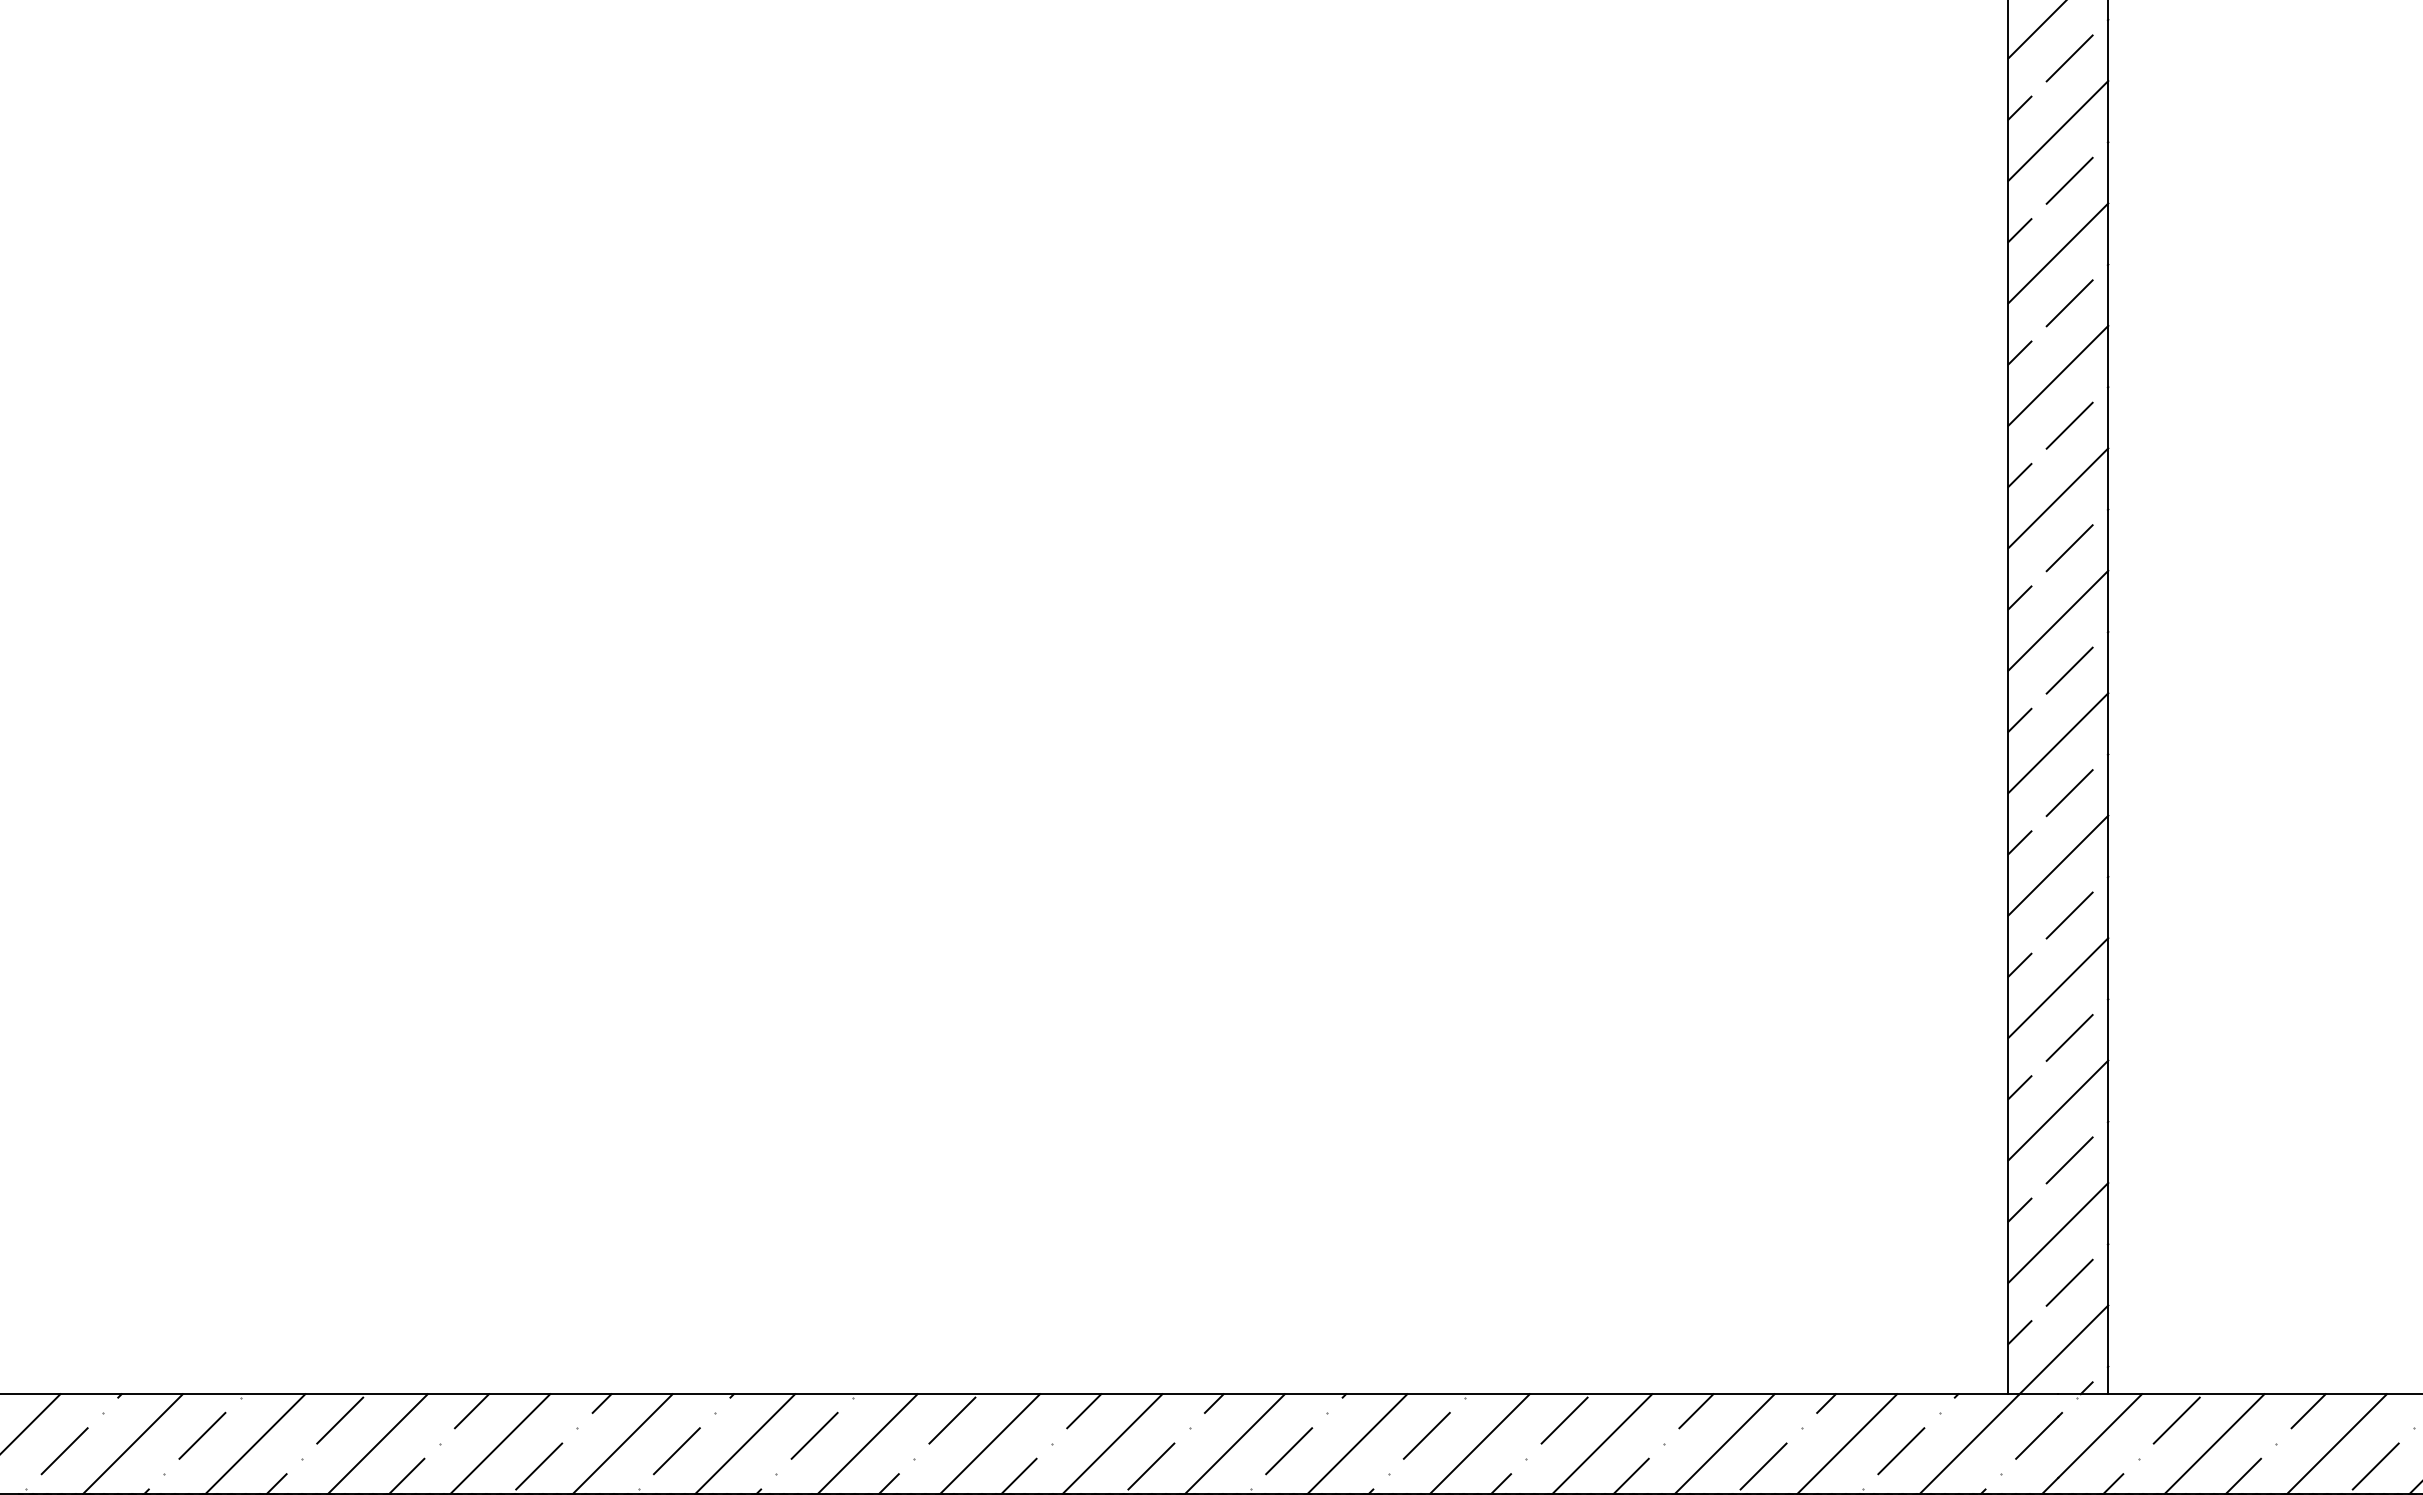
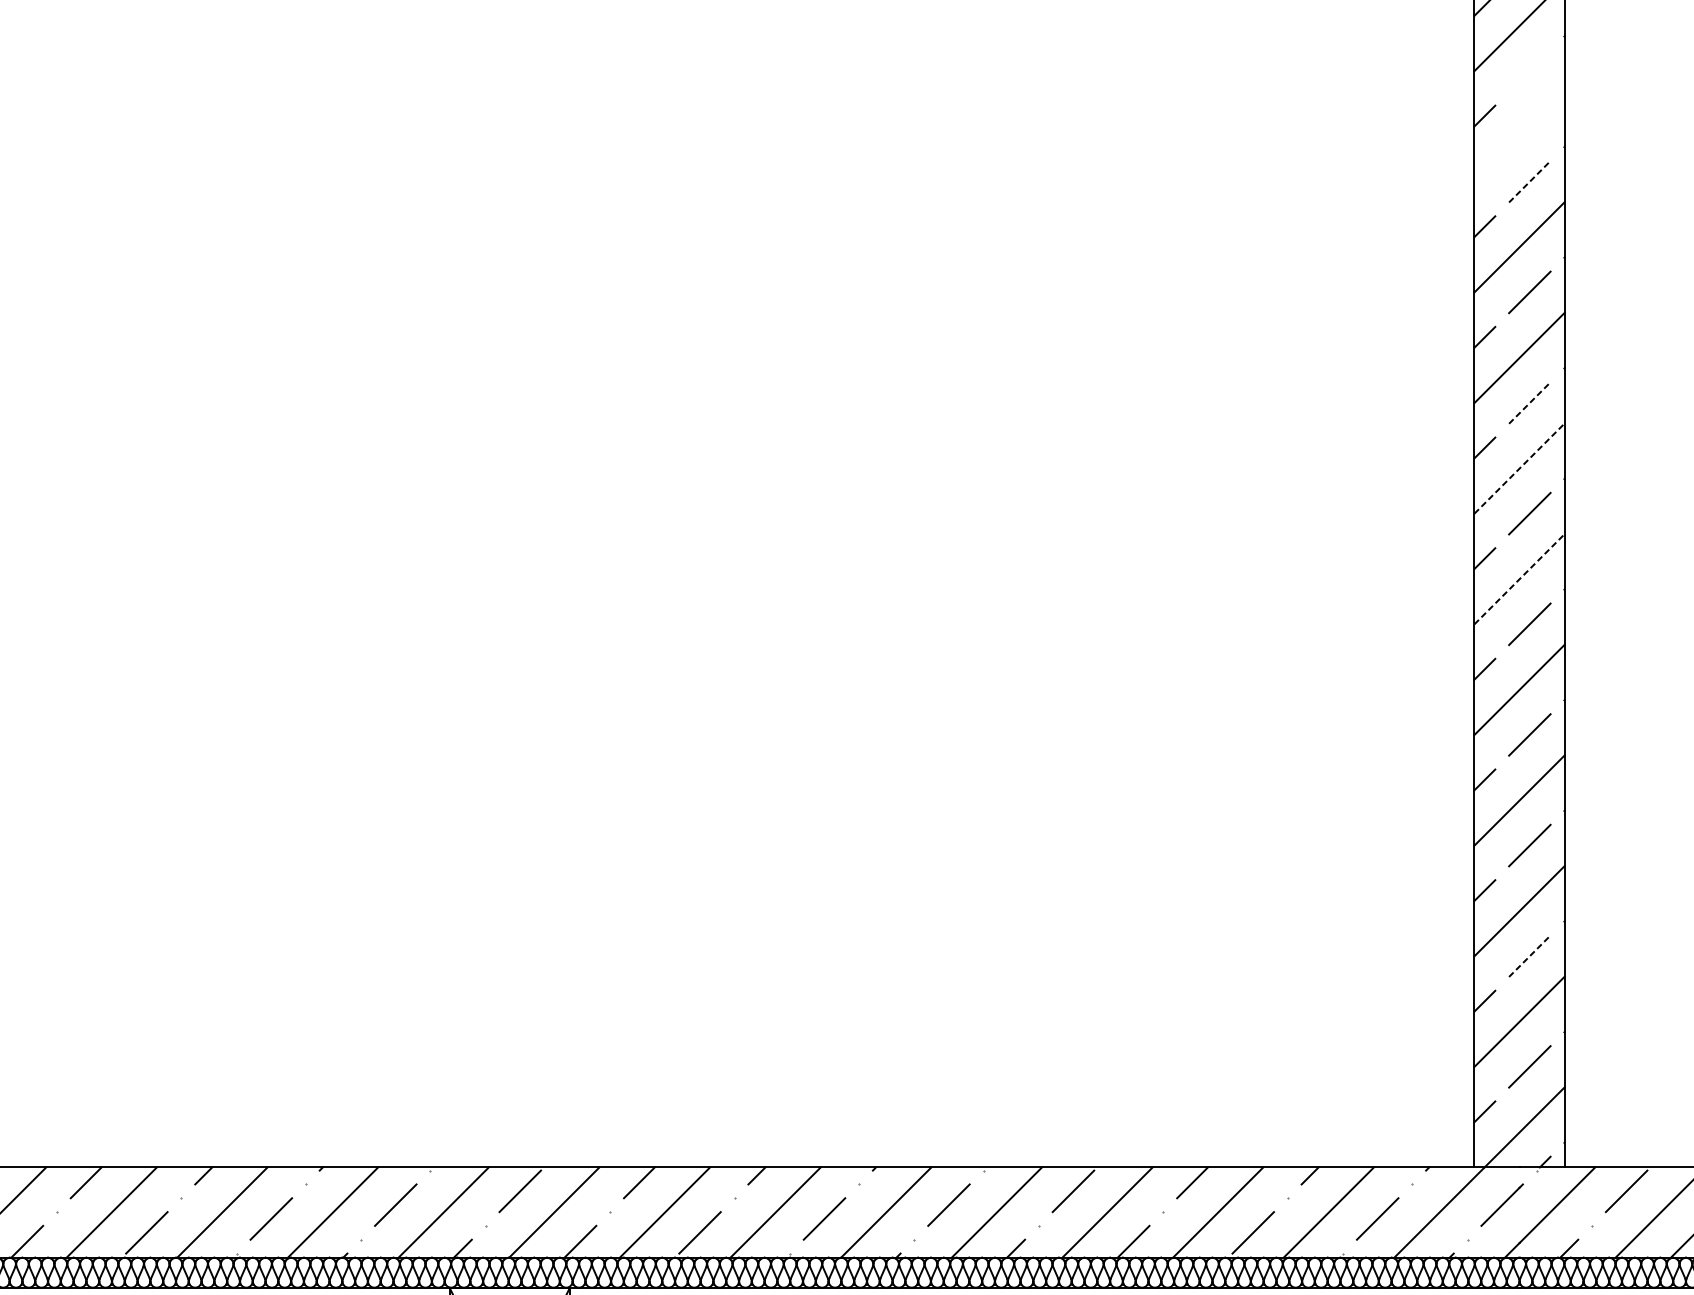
line: (2069, 180) -> (1529, 70), removed
line: (2058, 253) -> (1519, 136), removed
line: (2070, 302) -> (1530, 181), solid -> dashed
line: (2070, 547) -> (1530, 402), solid -> dashed
line: (2058, 620) -> (1519, 468), solid -> dashed
line: (2058, 743) -> (1519, 579), solid -> dashed
line: (2070, 1160) -> (1530, 956), solid -> dashed

